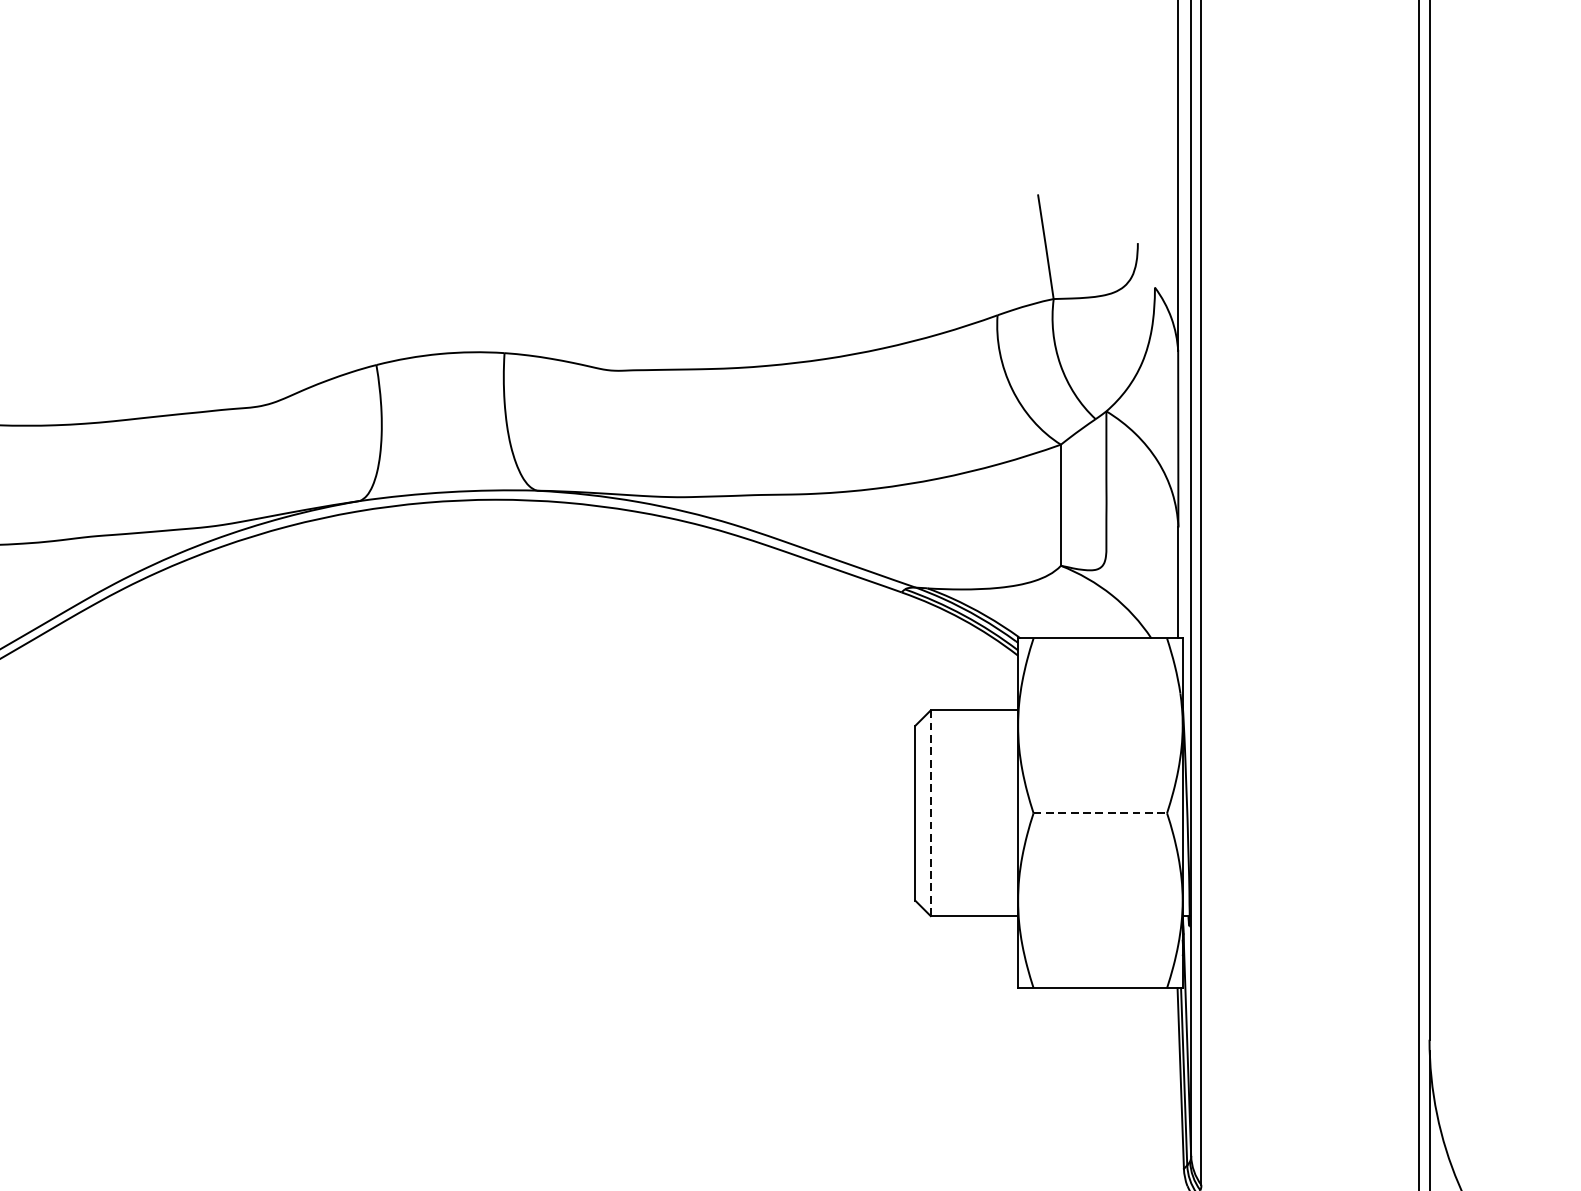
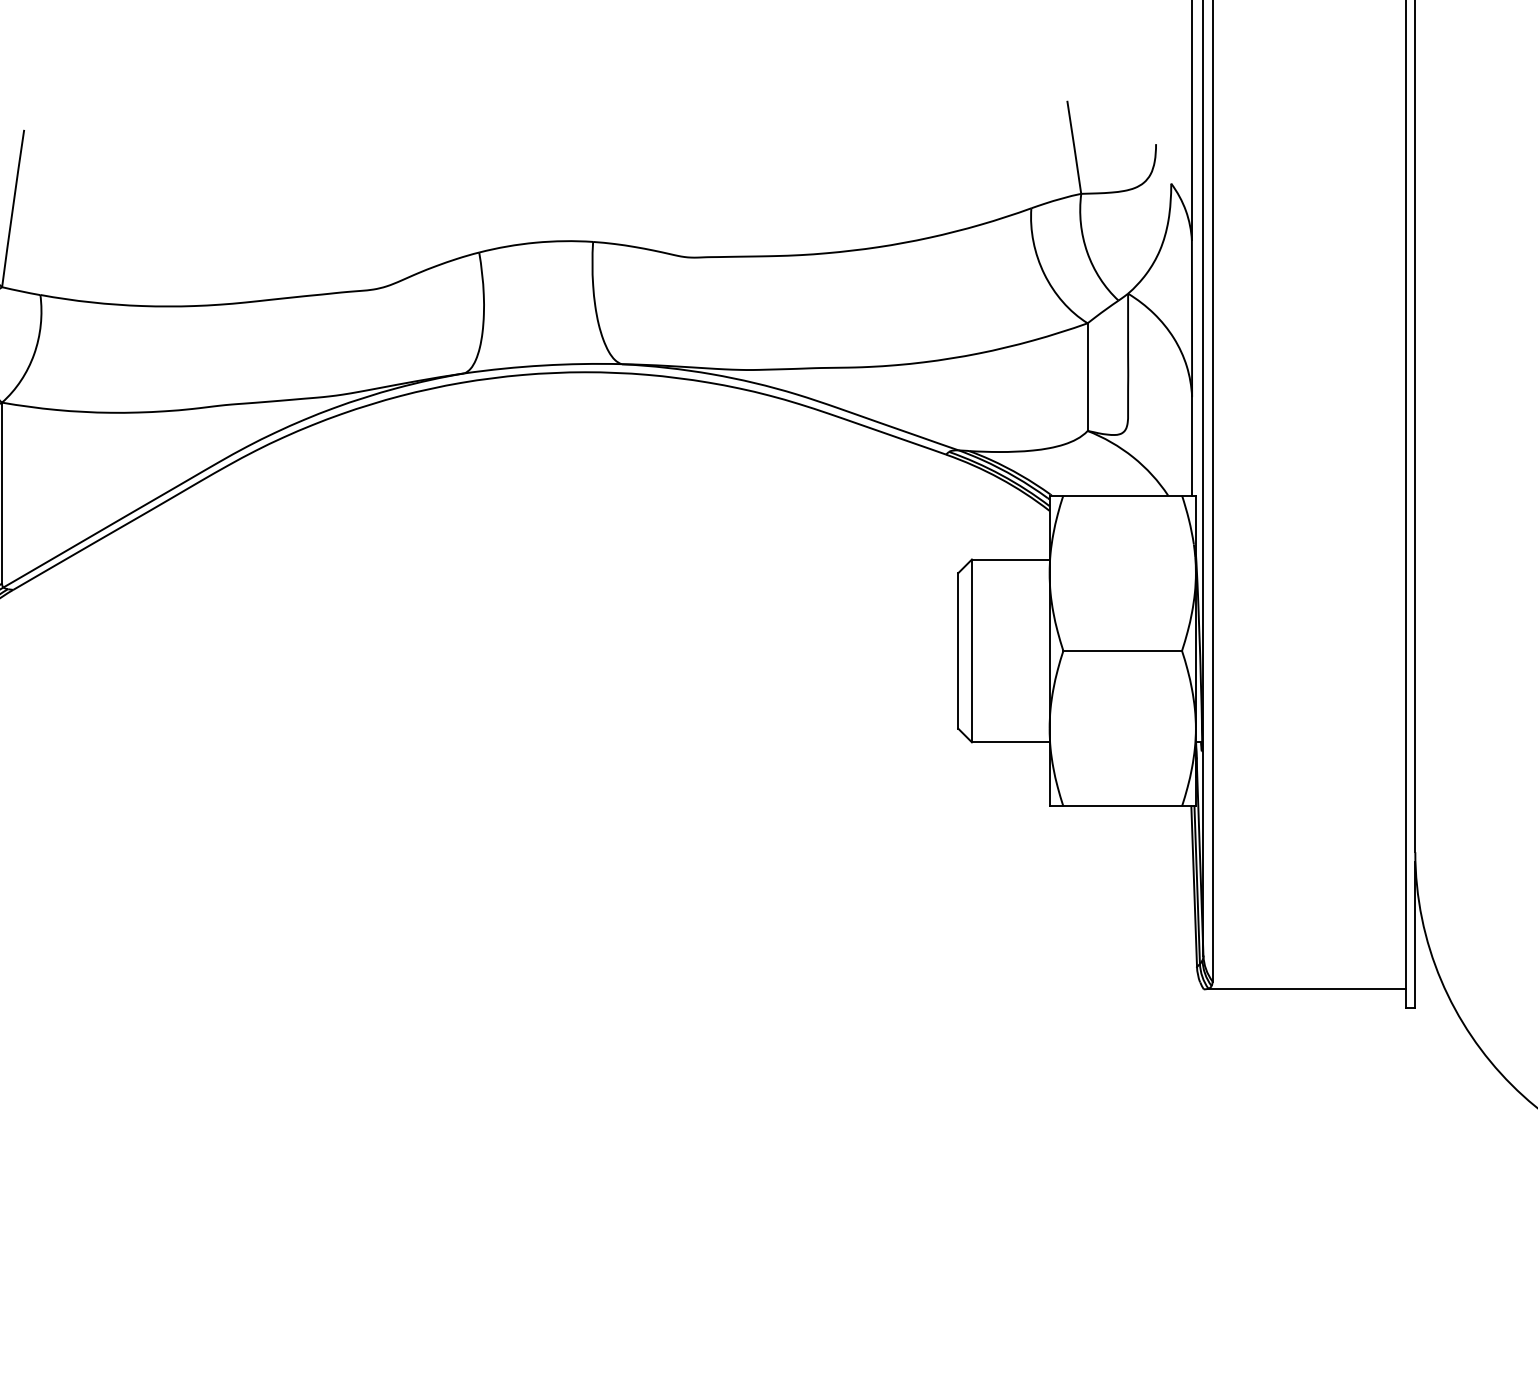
line: (930, 812) -> (971, 650), dashed -> solid
line: (1101, 812) -> (1123, 650), dashed -> solid

